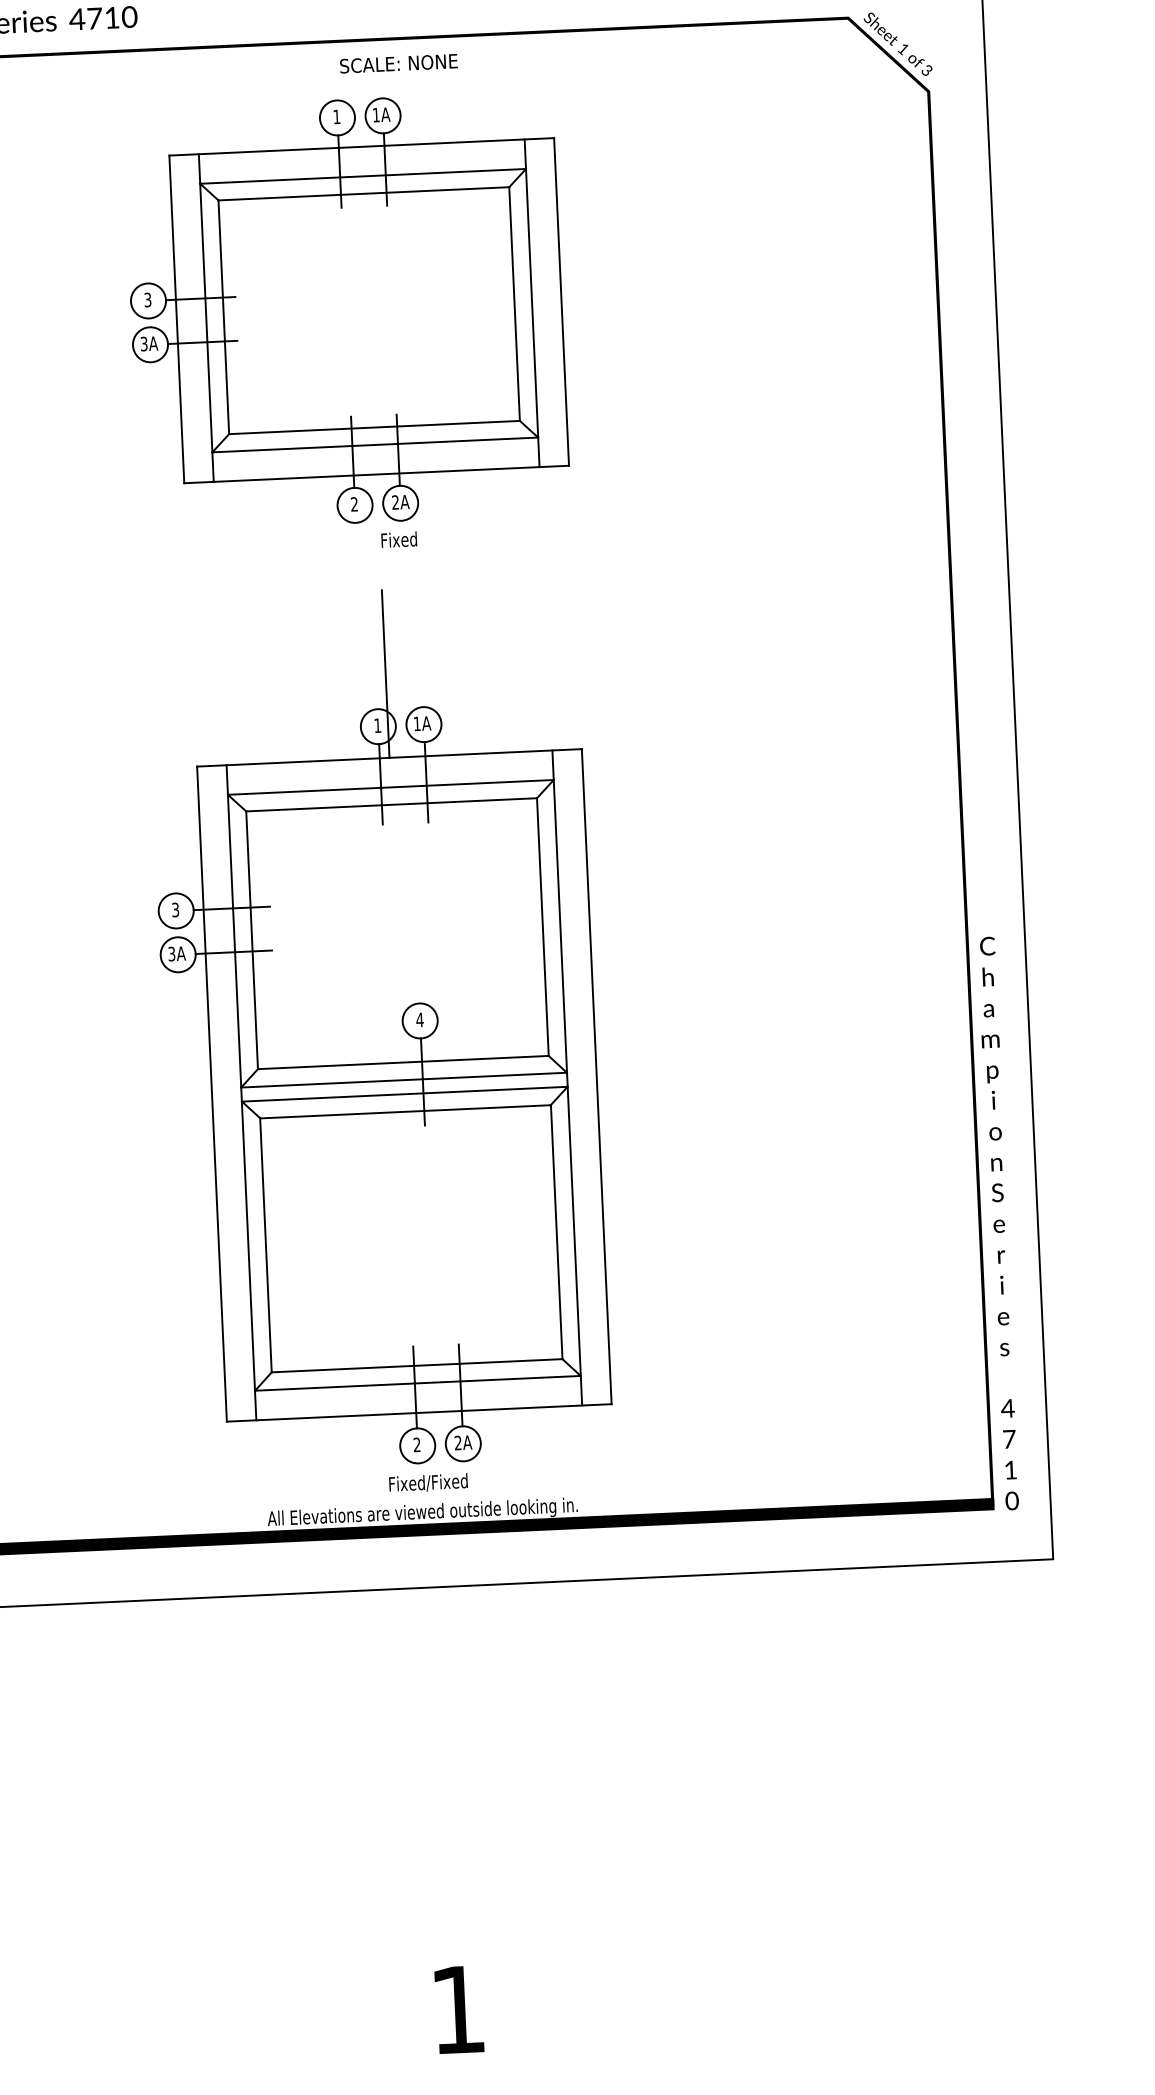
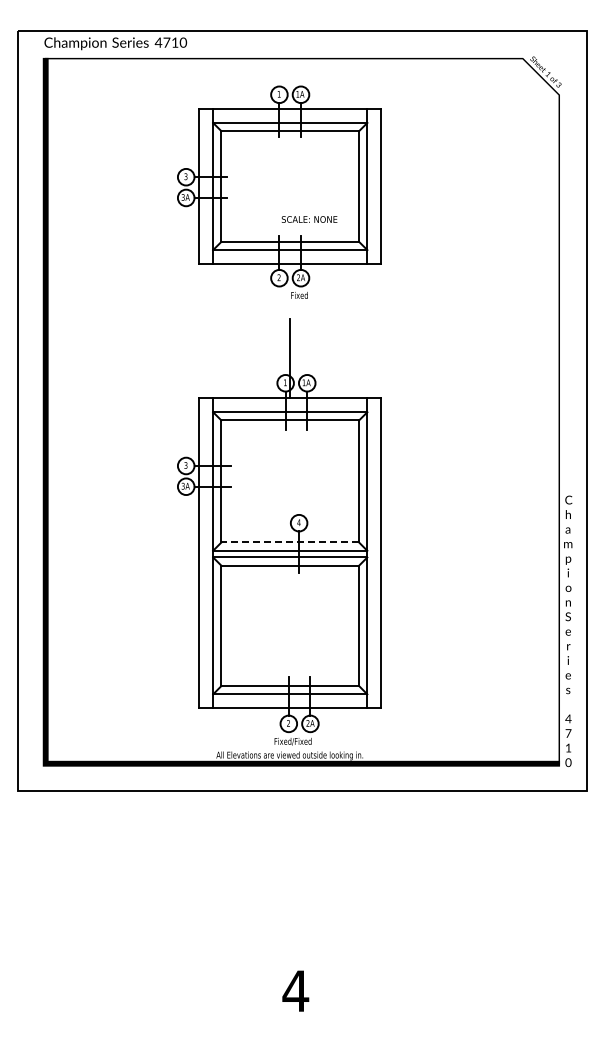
text: (398, 63) -> (309, 219), moved
line: (403, 1062) -> (290, 542), solid -> dashed
text: (457, 2008) -> (295, 990), 1 -> 4

